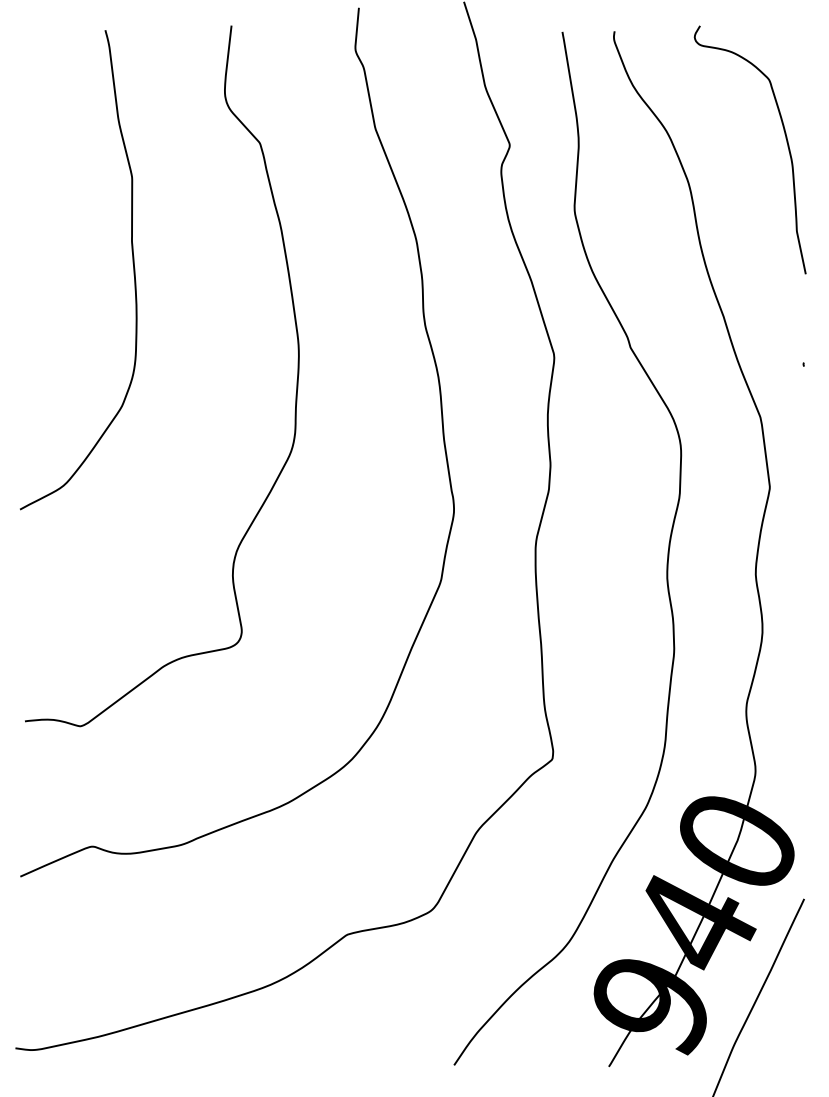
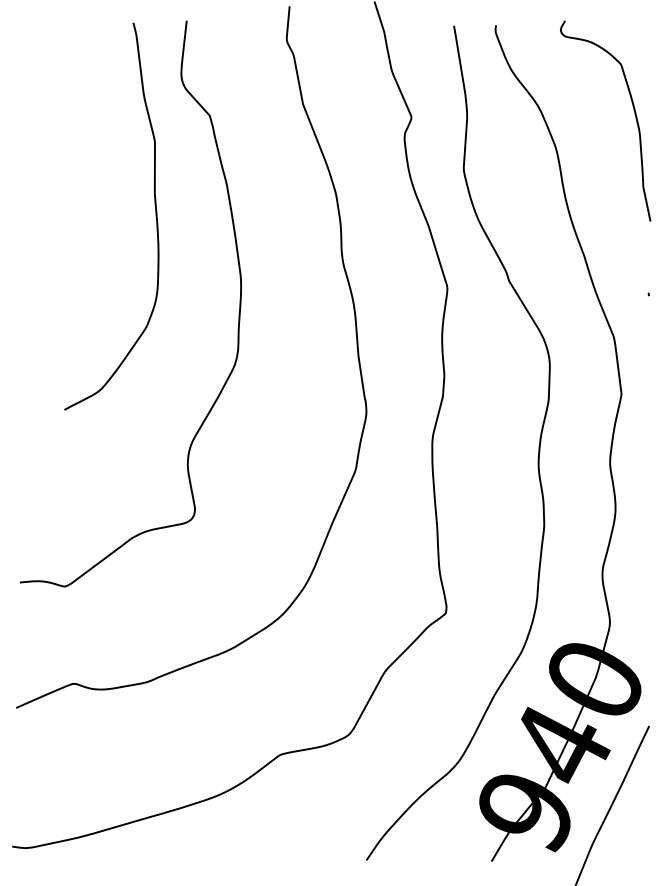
curve: (132, 263) -> (155, 211), moved

